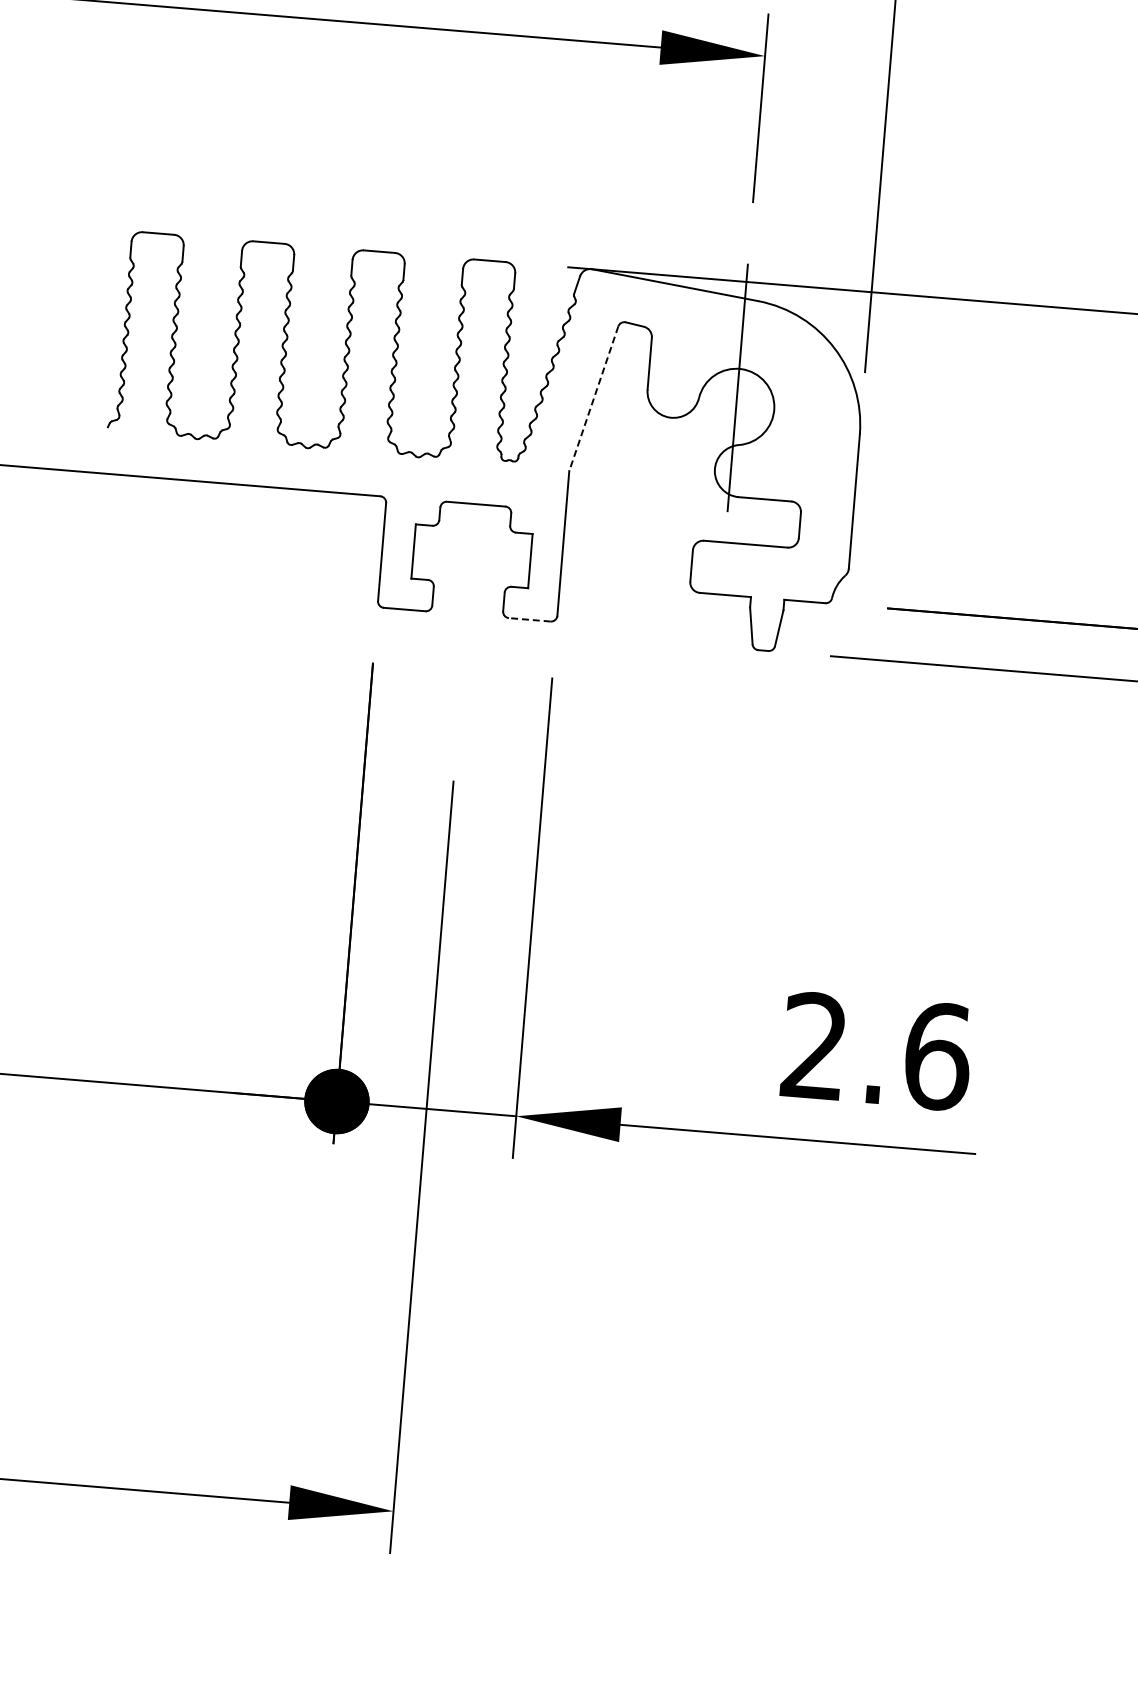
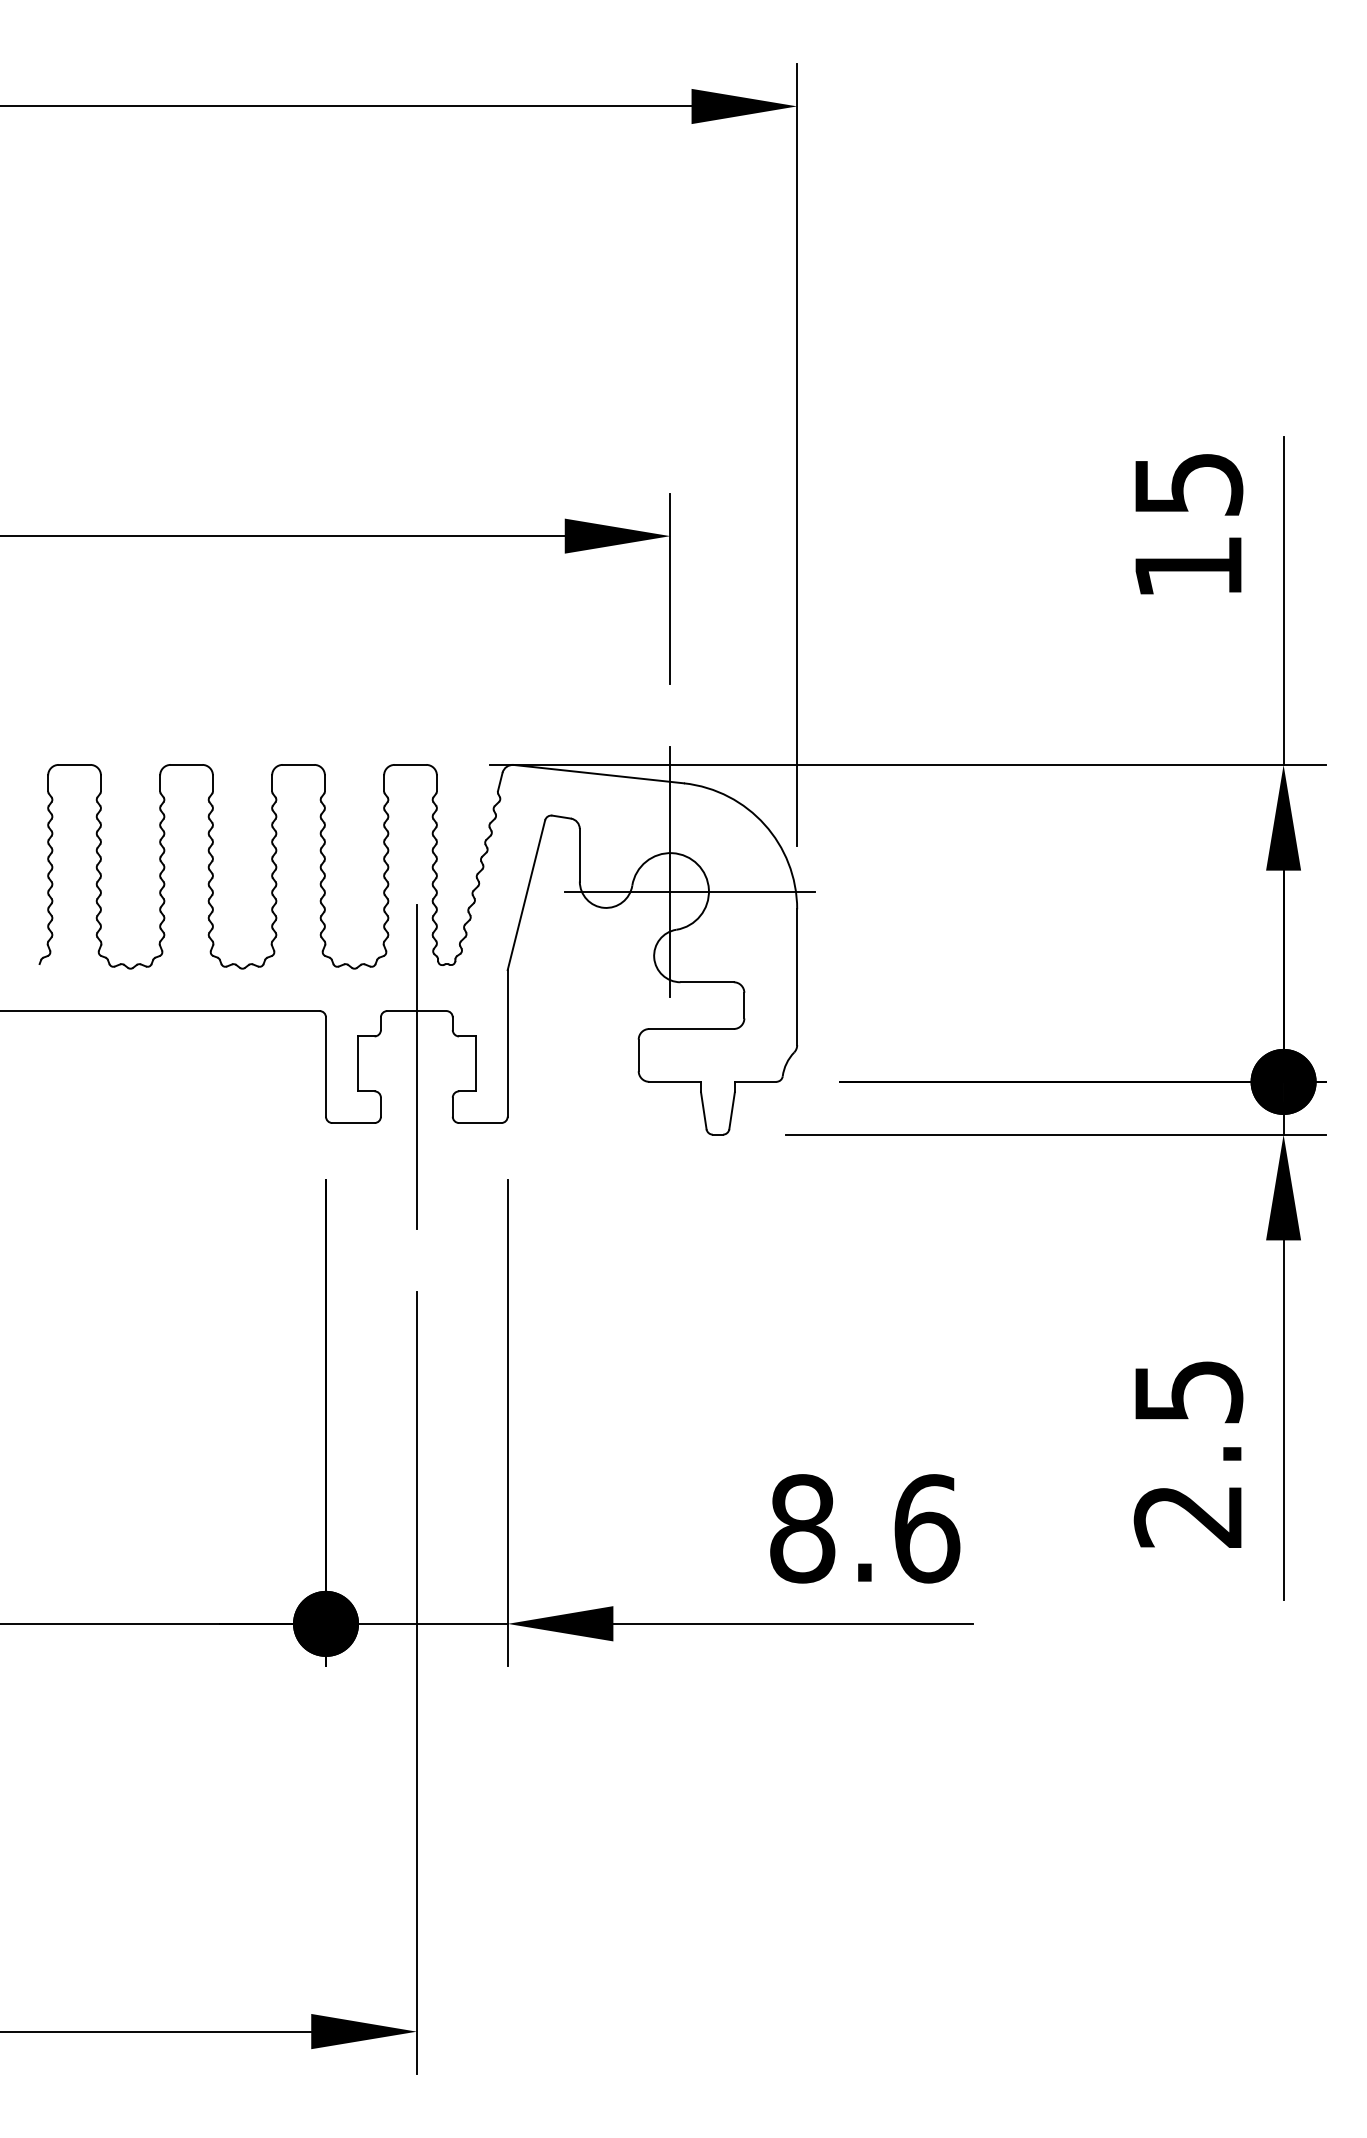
line: (593, 399) -> (526, 895), dashed -> solid
line: (755, 408) -> (689, 891), added
line: (471, 558) -> (416, 1066), added
line: (528, 620) -> (479, 1123), dashed -> solid
text: (814, 1046) -> (802, 1528), 2.6 -> 8.6

